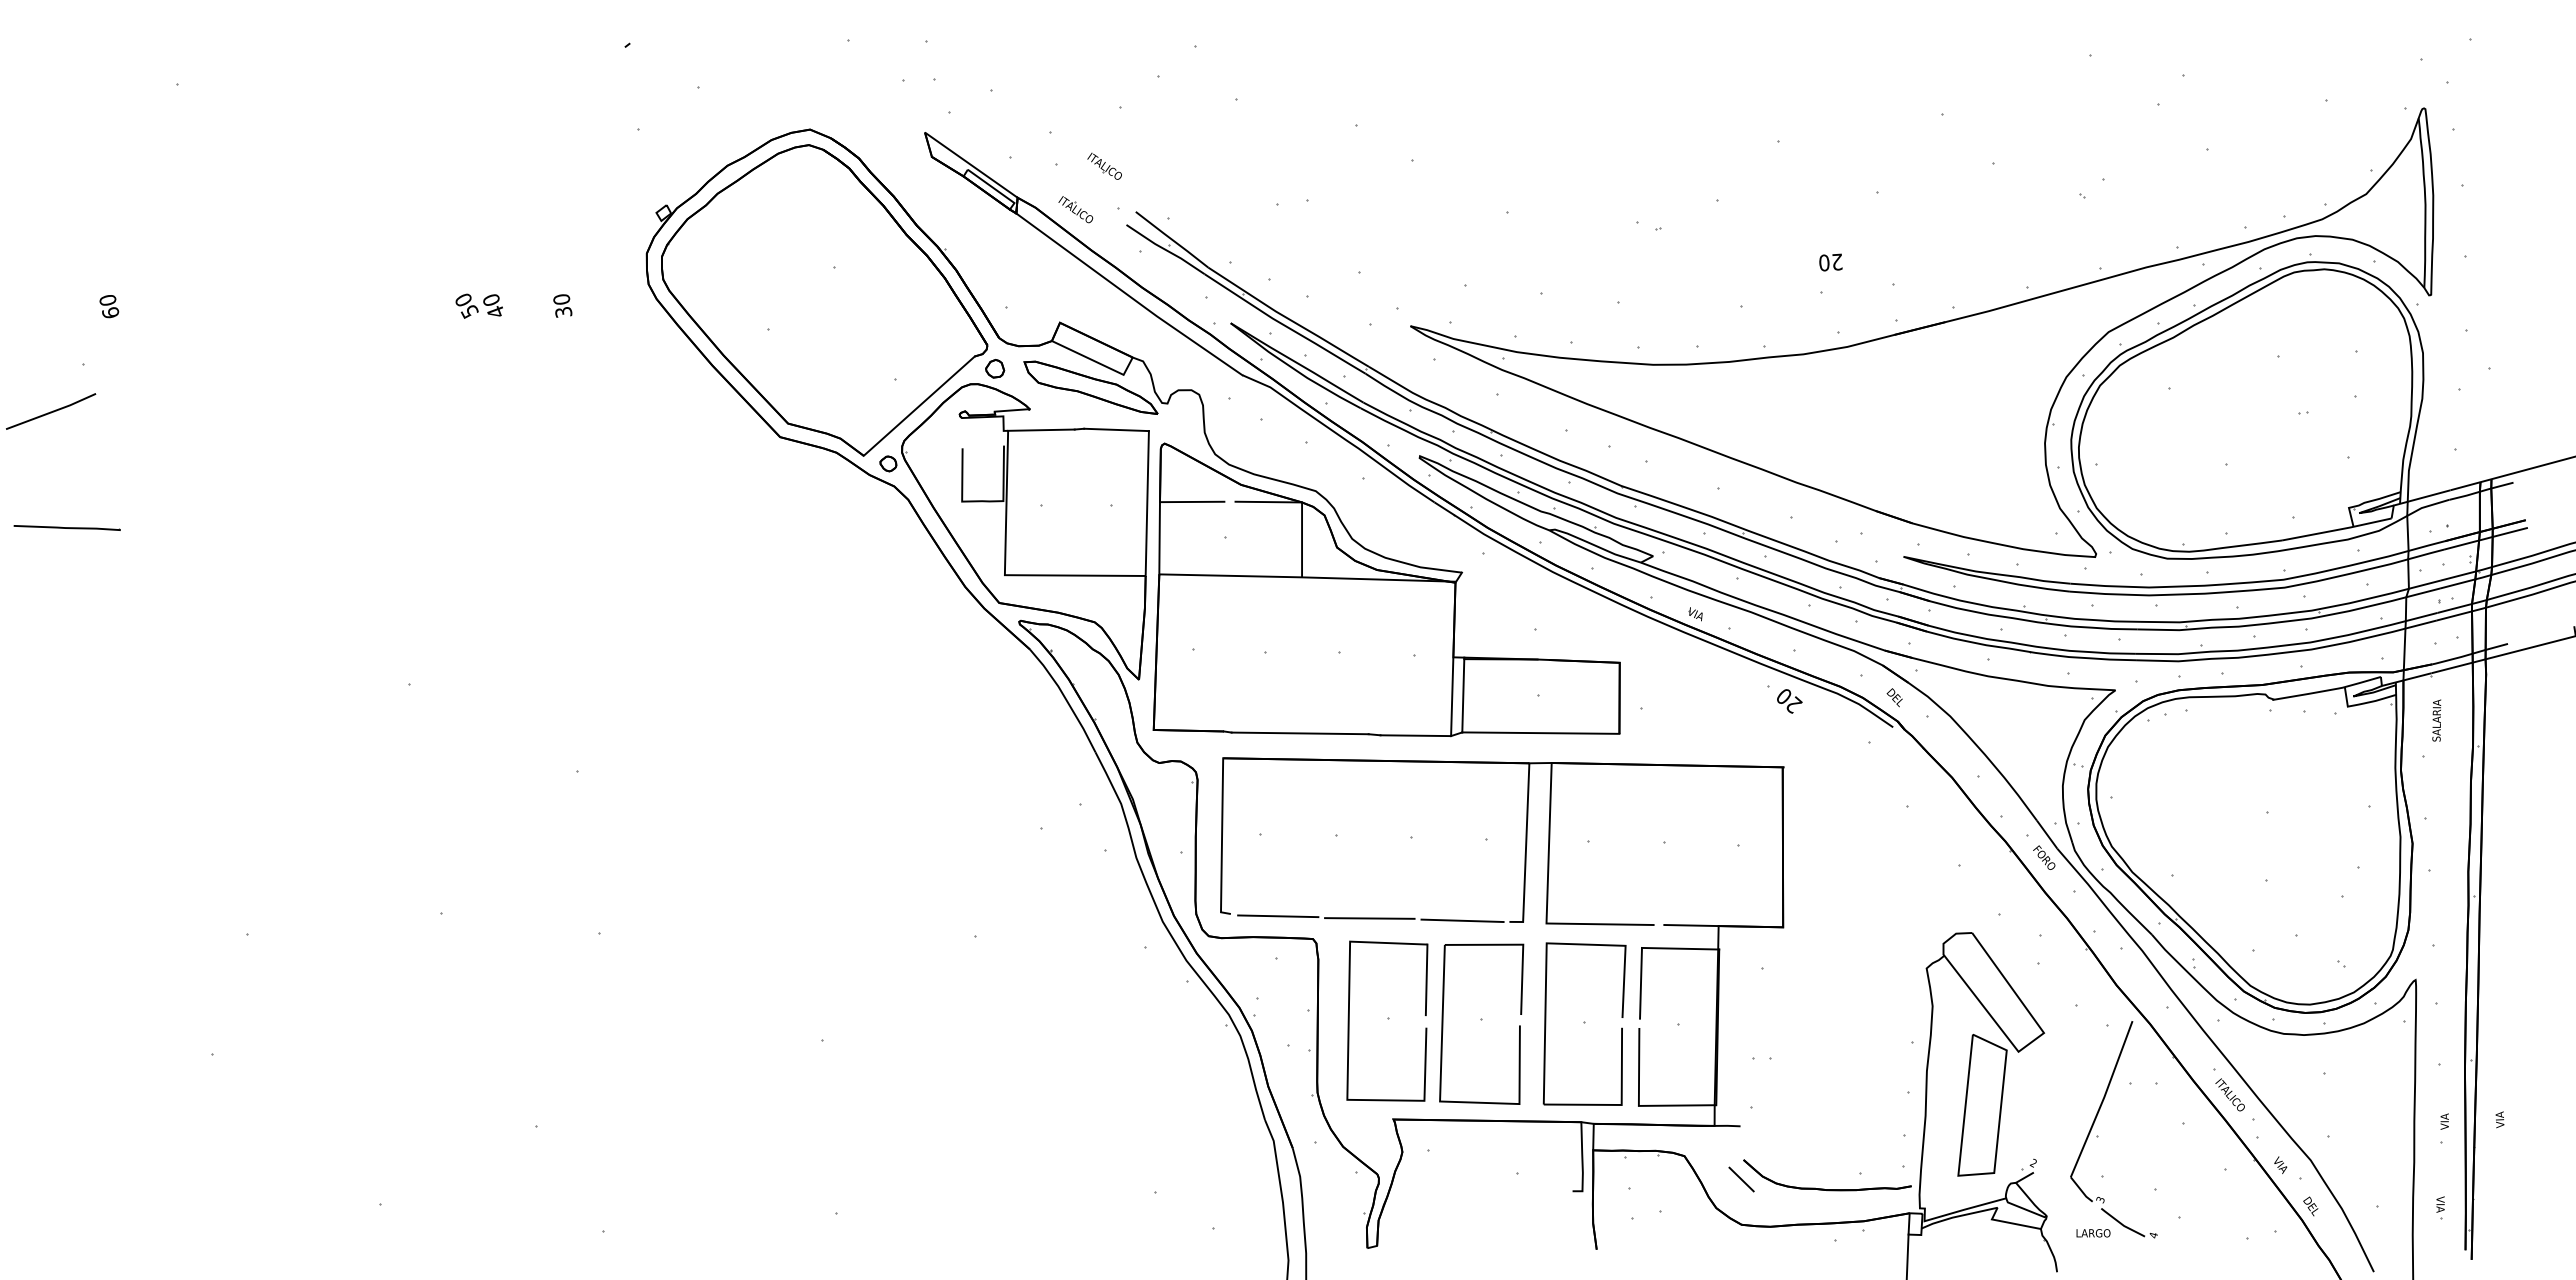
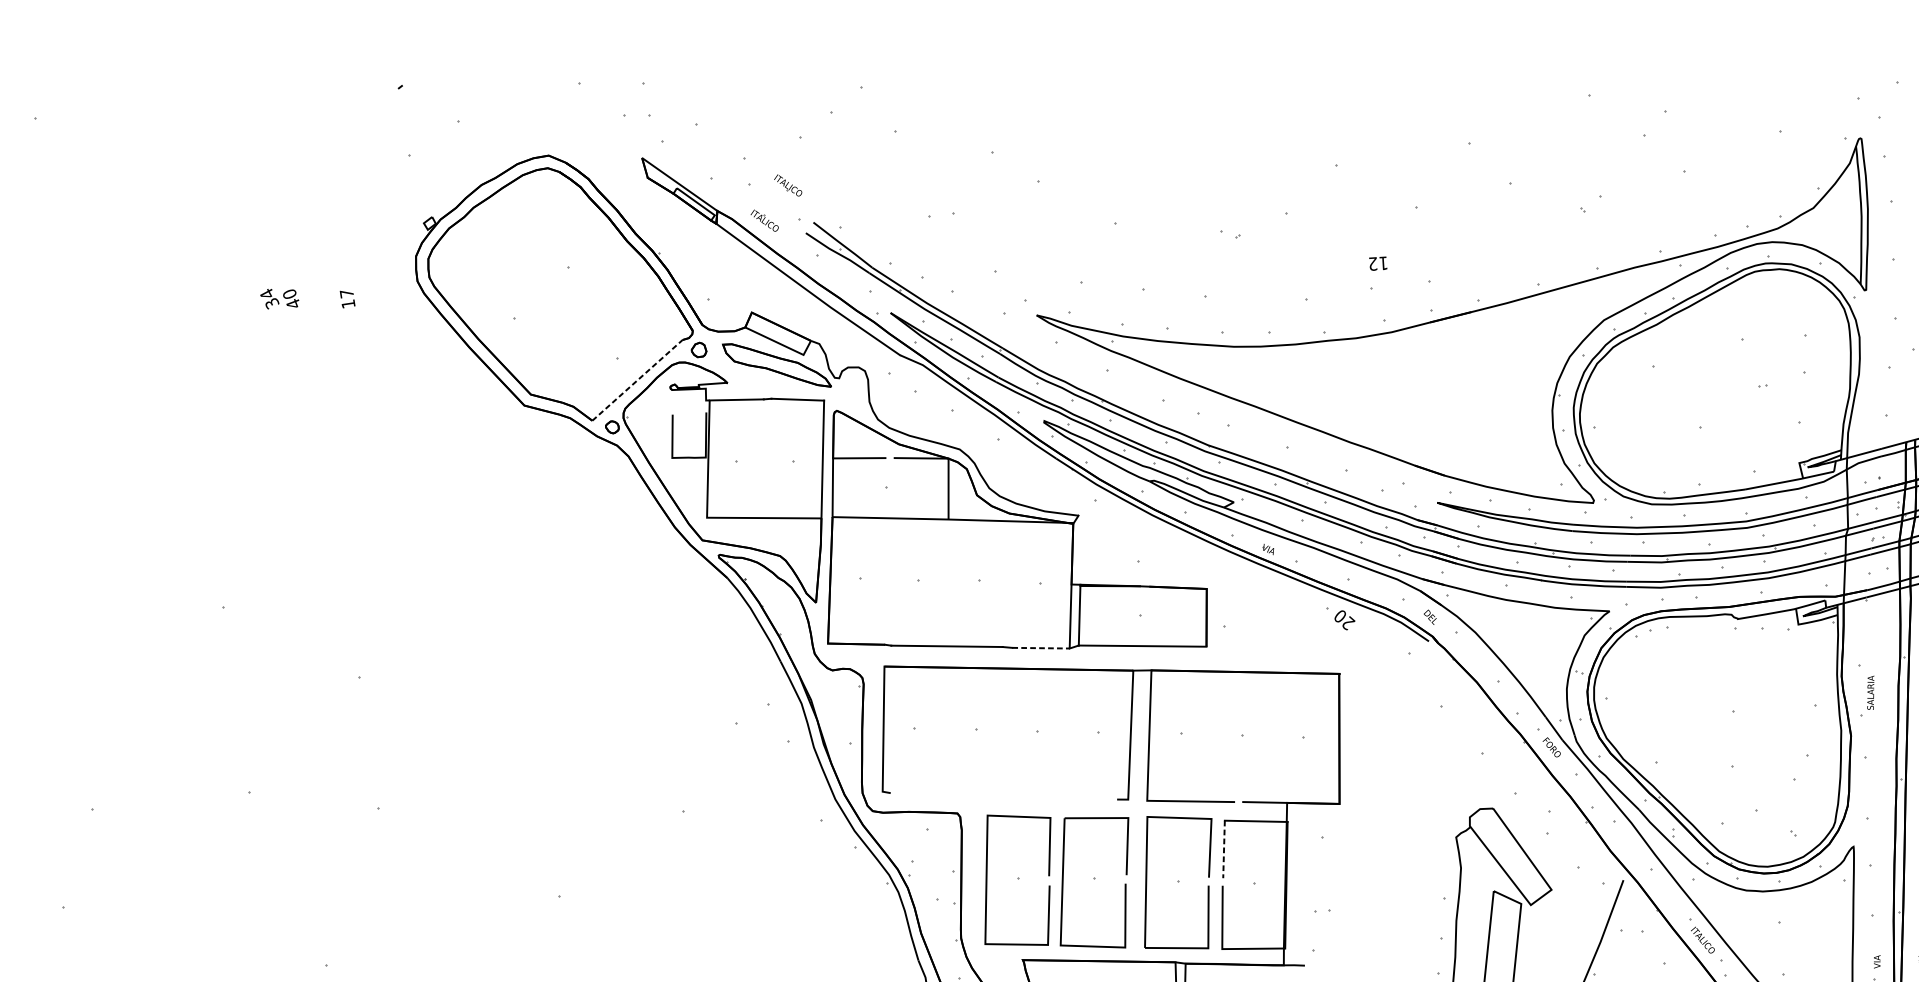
text: (1830, 262) -> (1378, 263), 20 -> 12
text: (465, 305) -> (268, 298), 50 -> 34
text: (562, 305) -> (347, 298), 30 -> 17
line: (919, 405) -> (637, 379), solid -> dashed
text: (2436, 720) -> (1870, 692), moved
line: (1416, 735) -> (1041, 648), solid -> dashed
line: (1278, 916) -> (929, 795), removed
line: (1369, 918) -> (1003, 796), removed
line: (1462, 920) -> (1078, 798), removed
line: (1641, 983) -> (1224, 849), solid -> dashed

